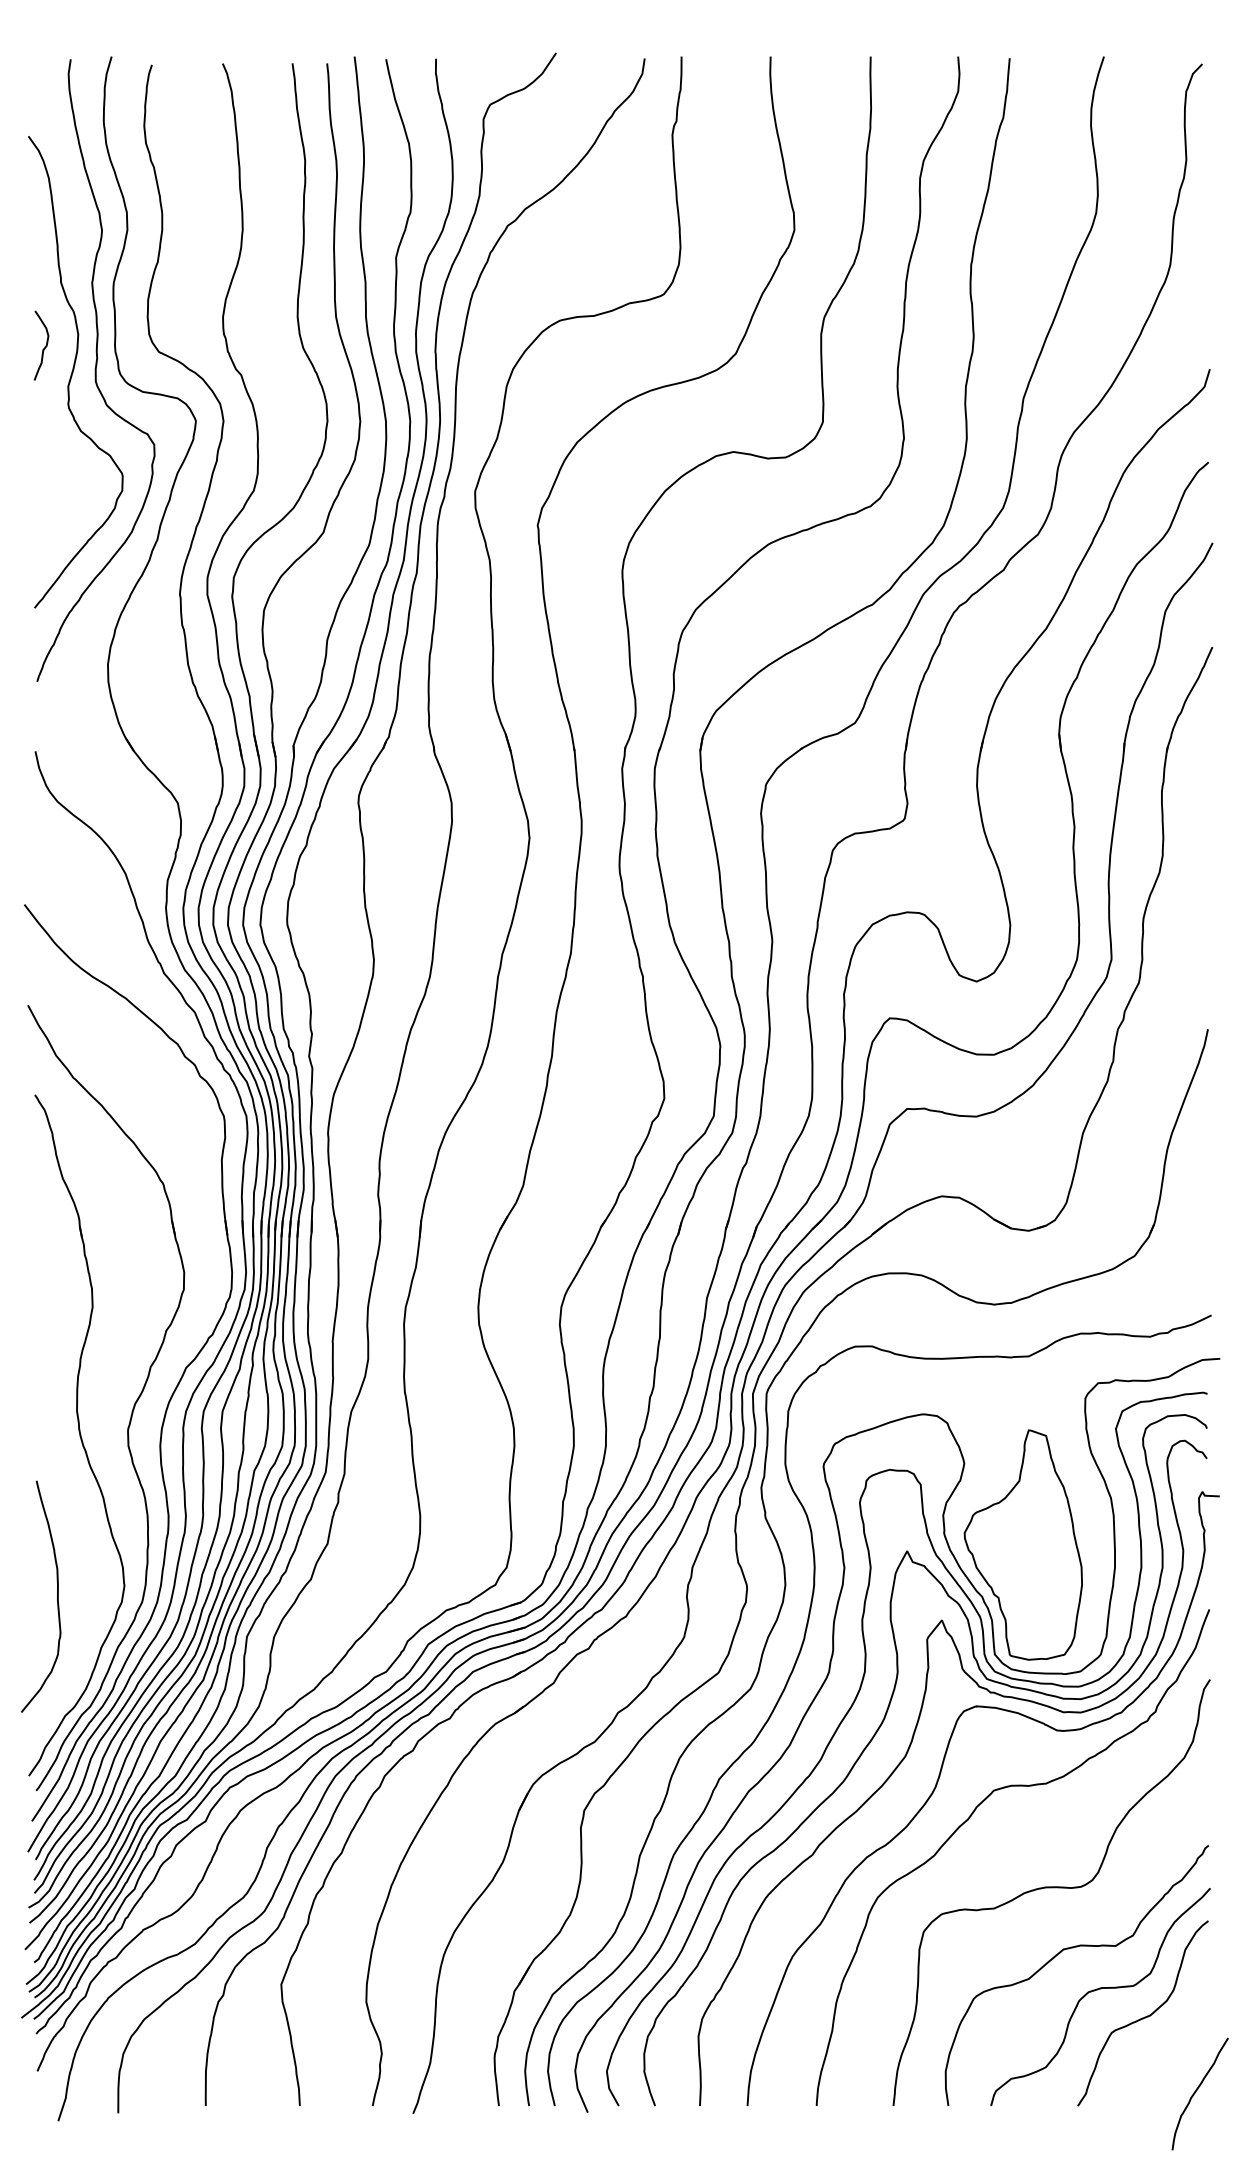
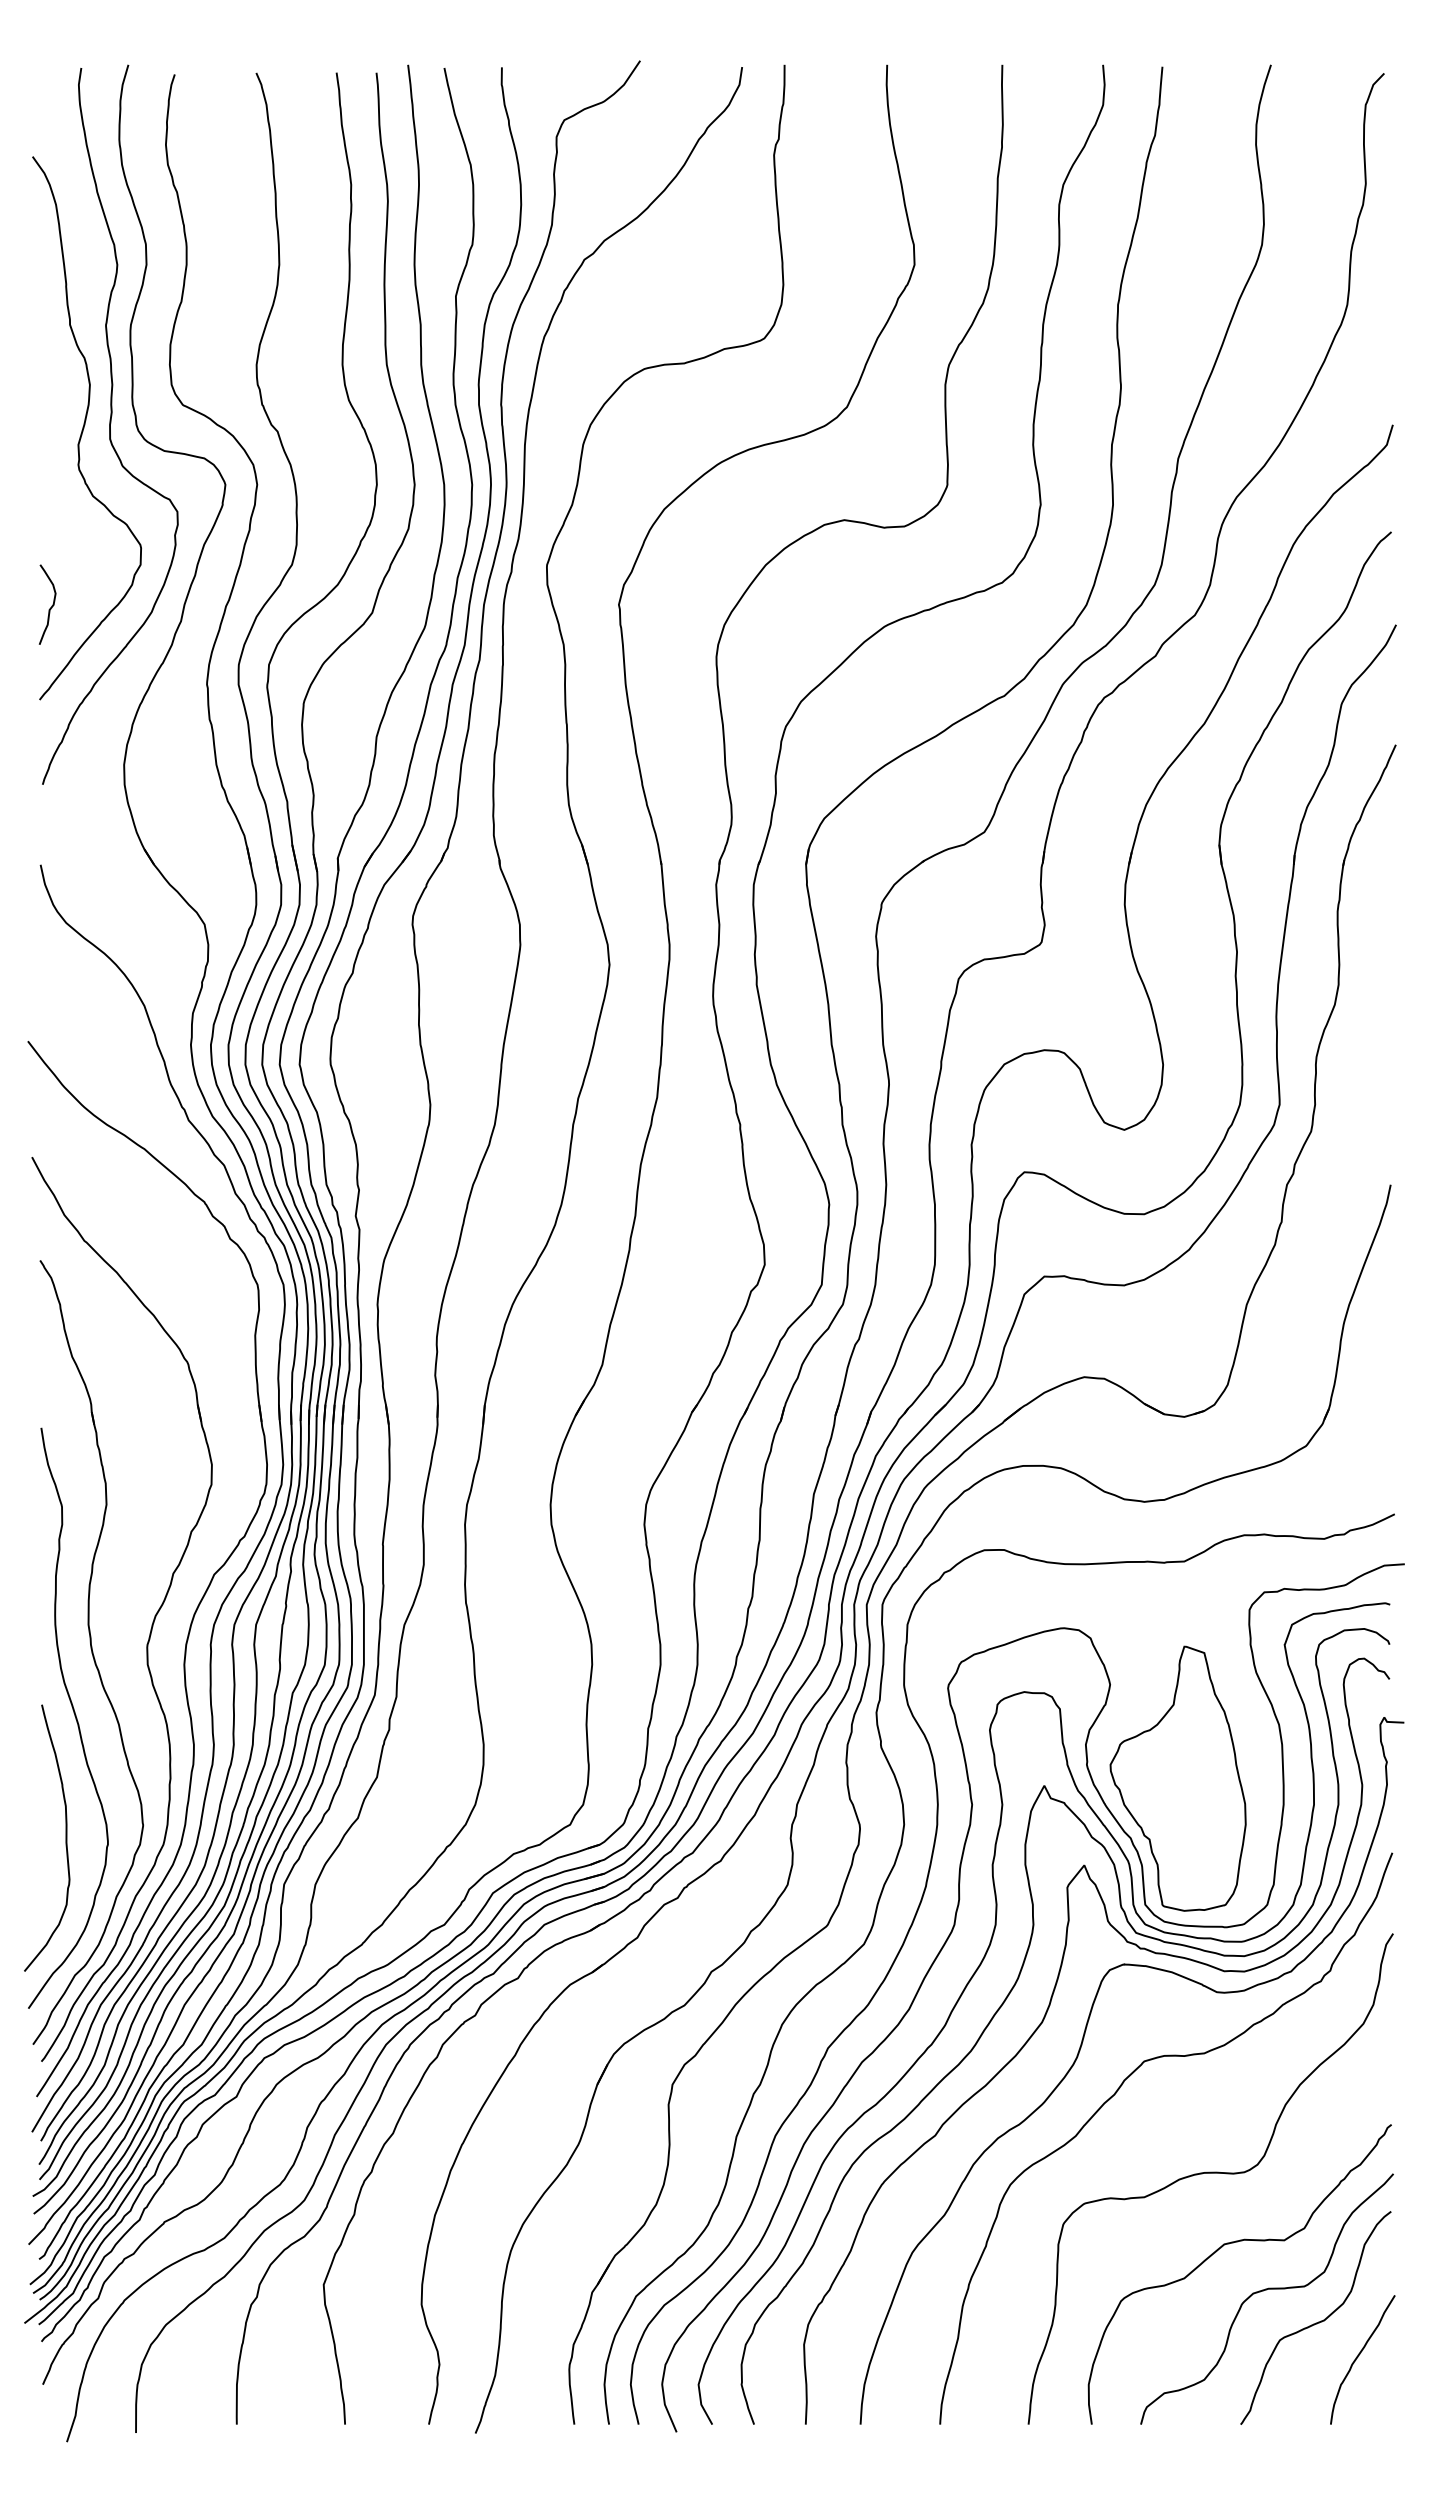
curve: (44, 346) -> (51, 605), moved
curve: (64, 1491) -> (74, 1716), added
curve: (1196, 2092) -> (1358, 2357), moved

